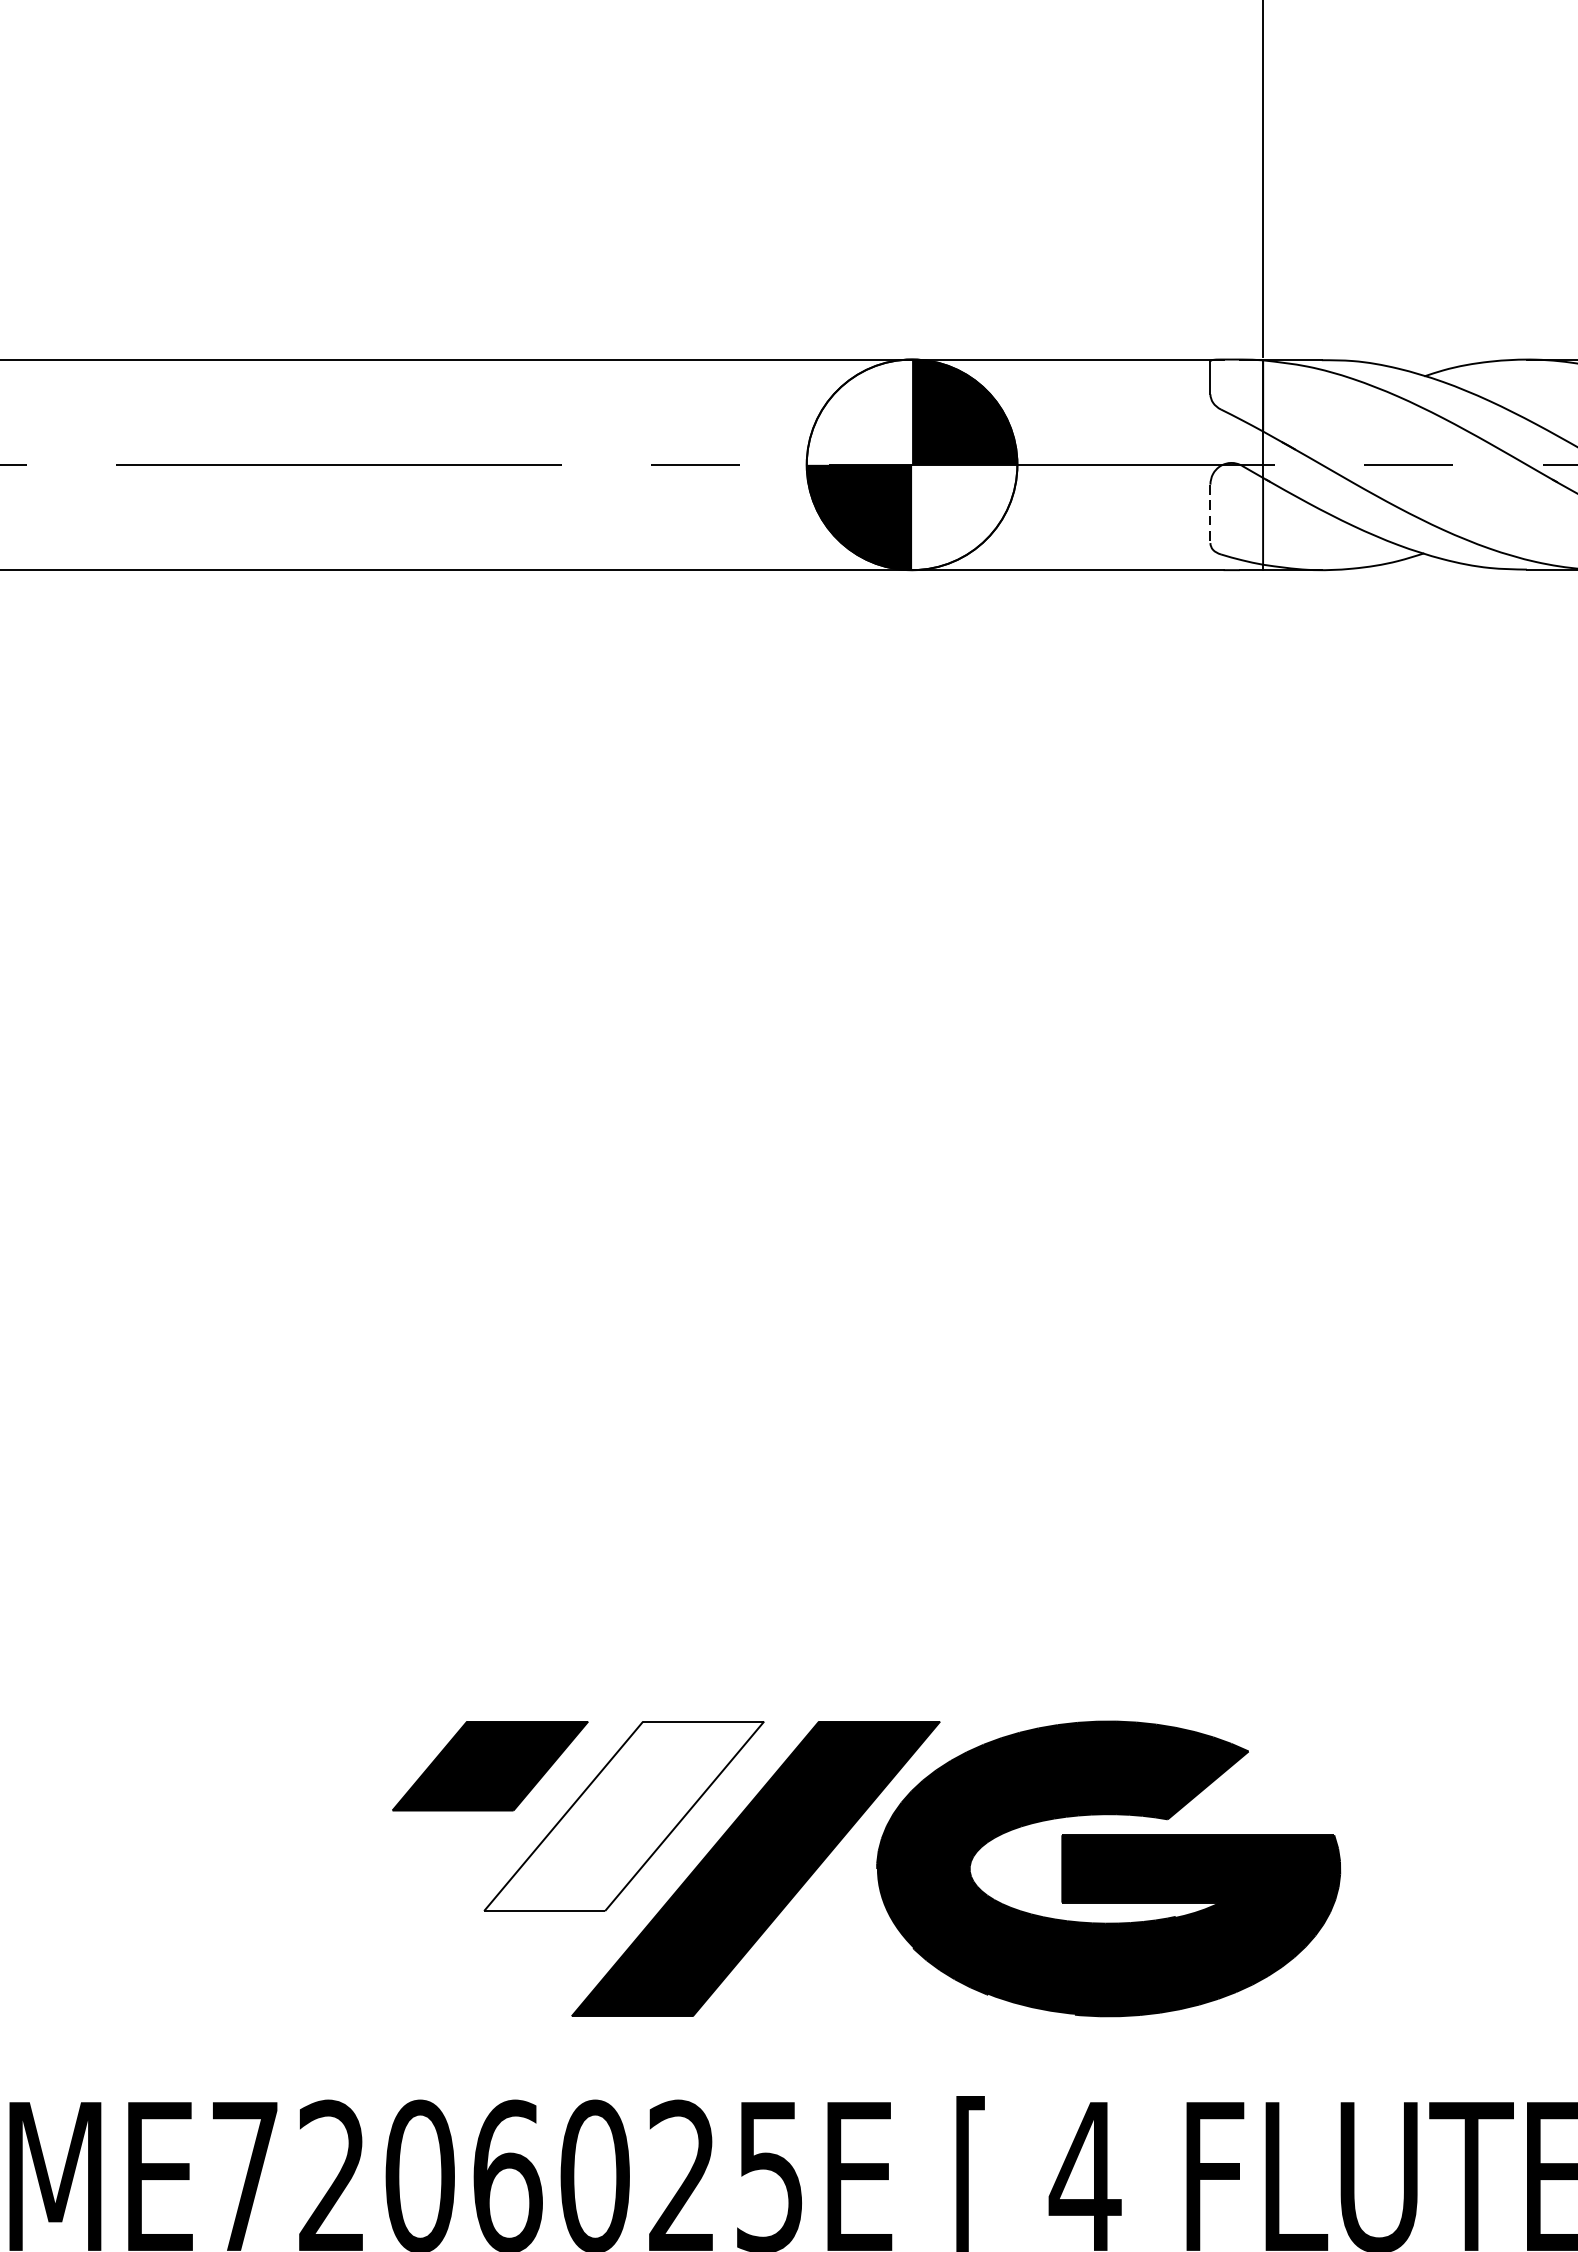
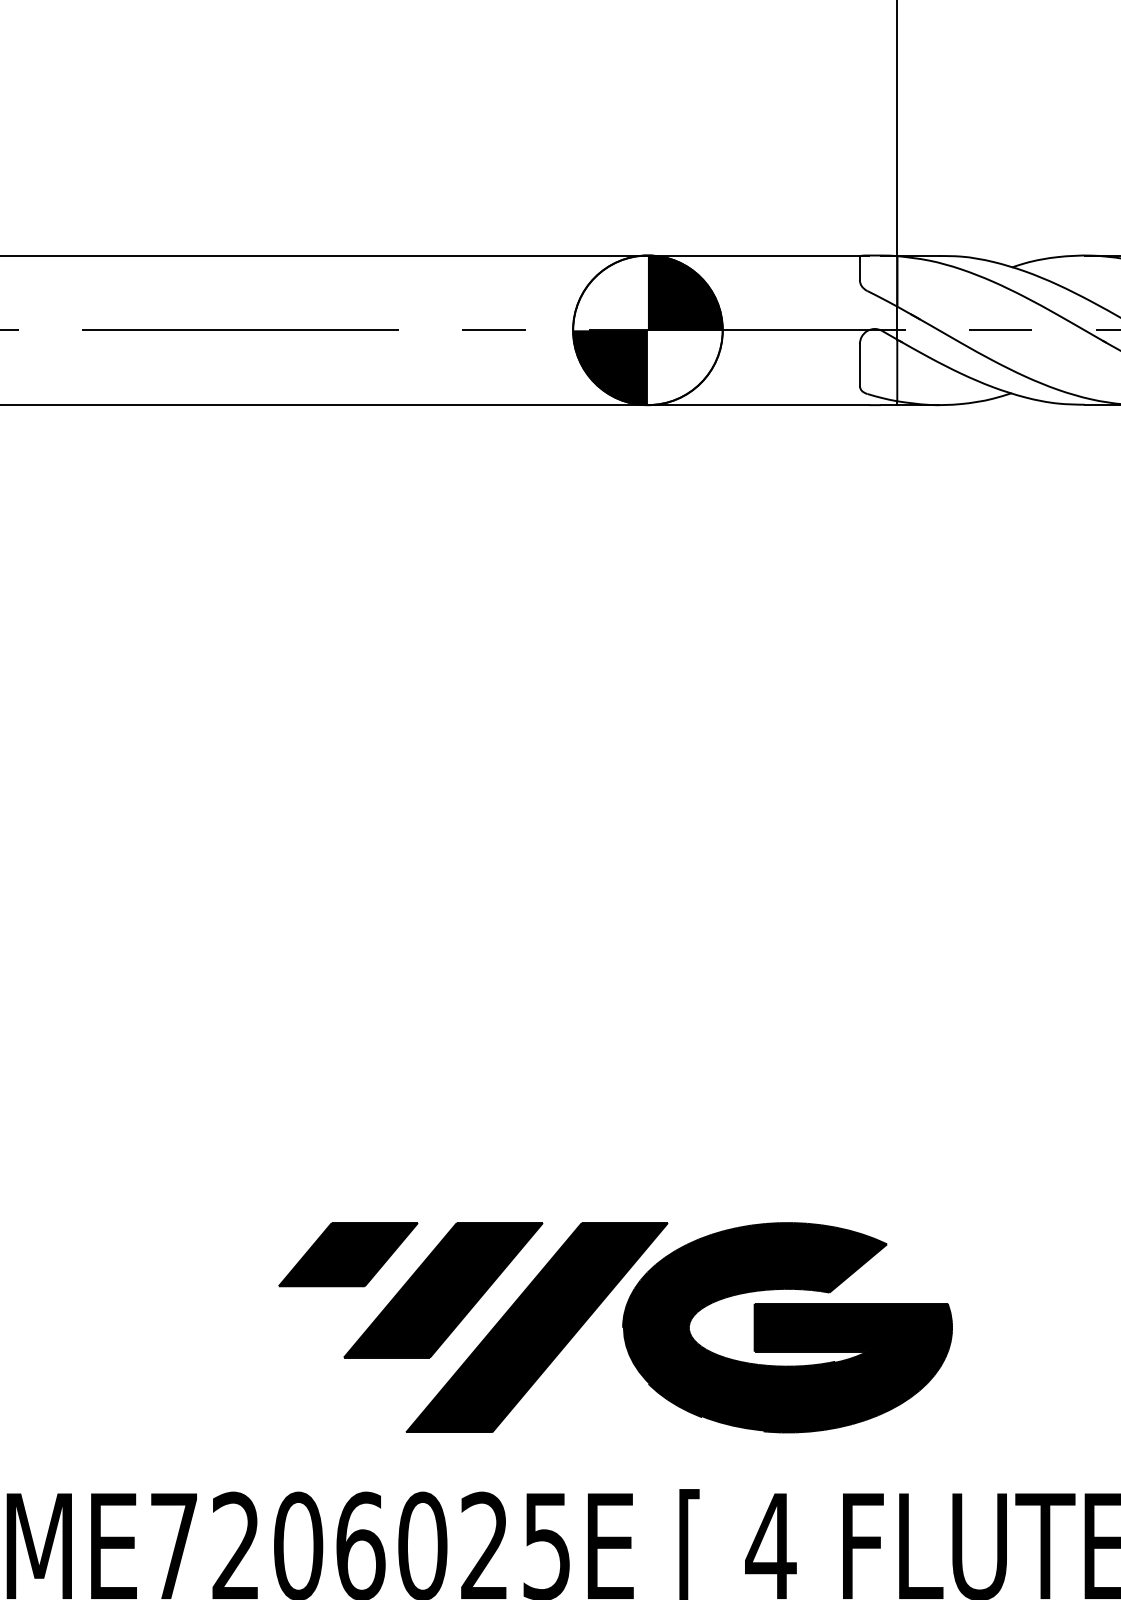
line: (1209, 514) -> (859, 365), dashed -> solid
fill: (622, 1816) -> (442, 1290), added

